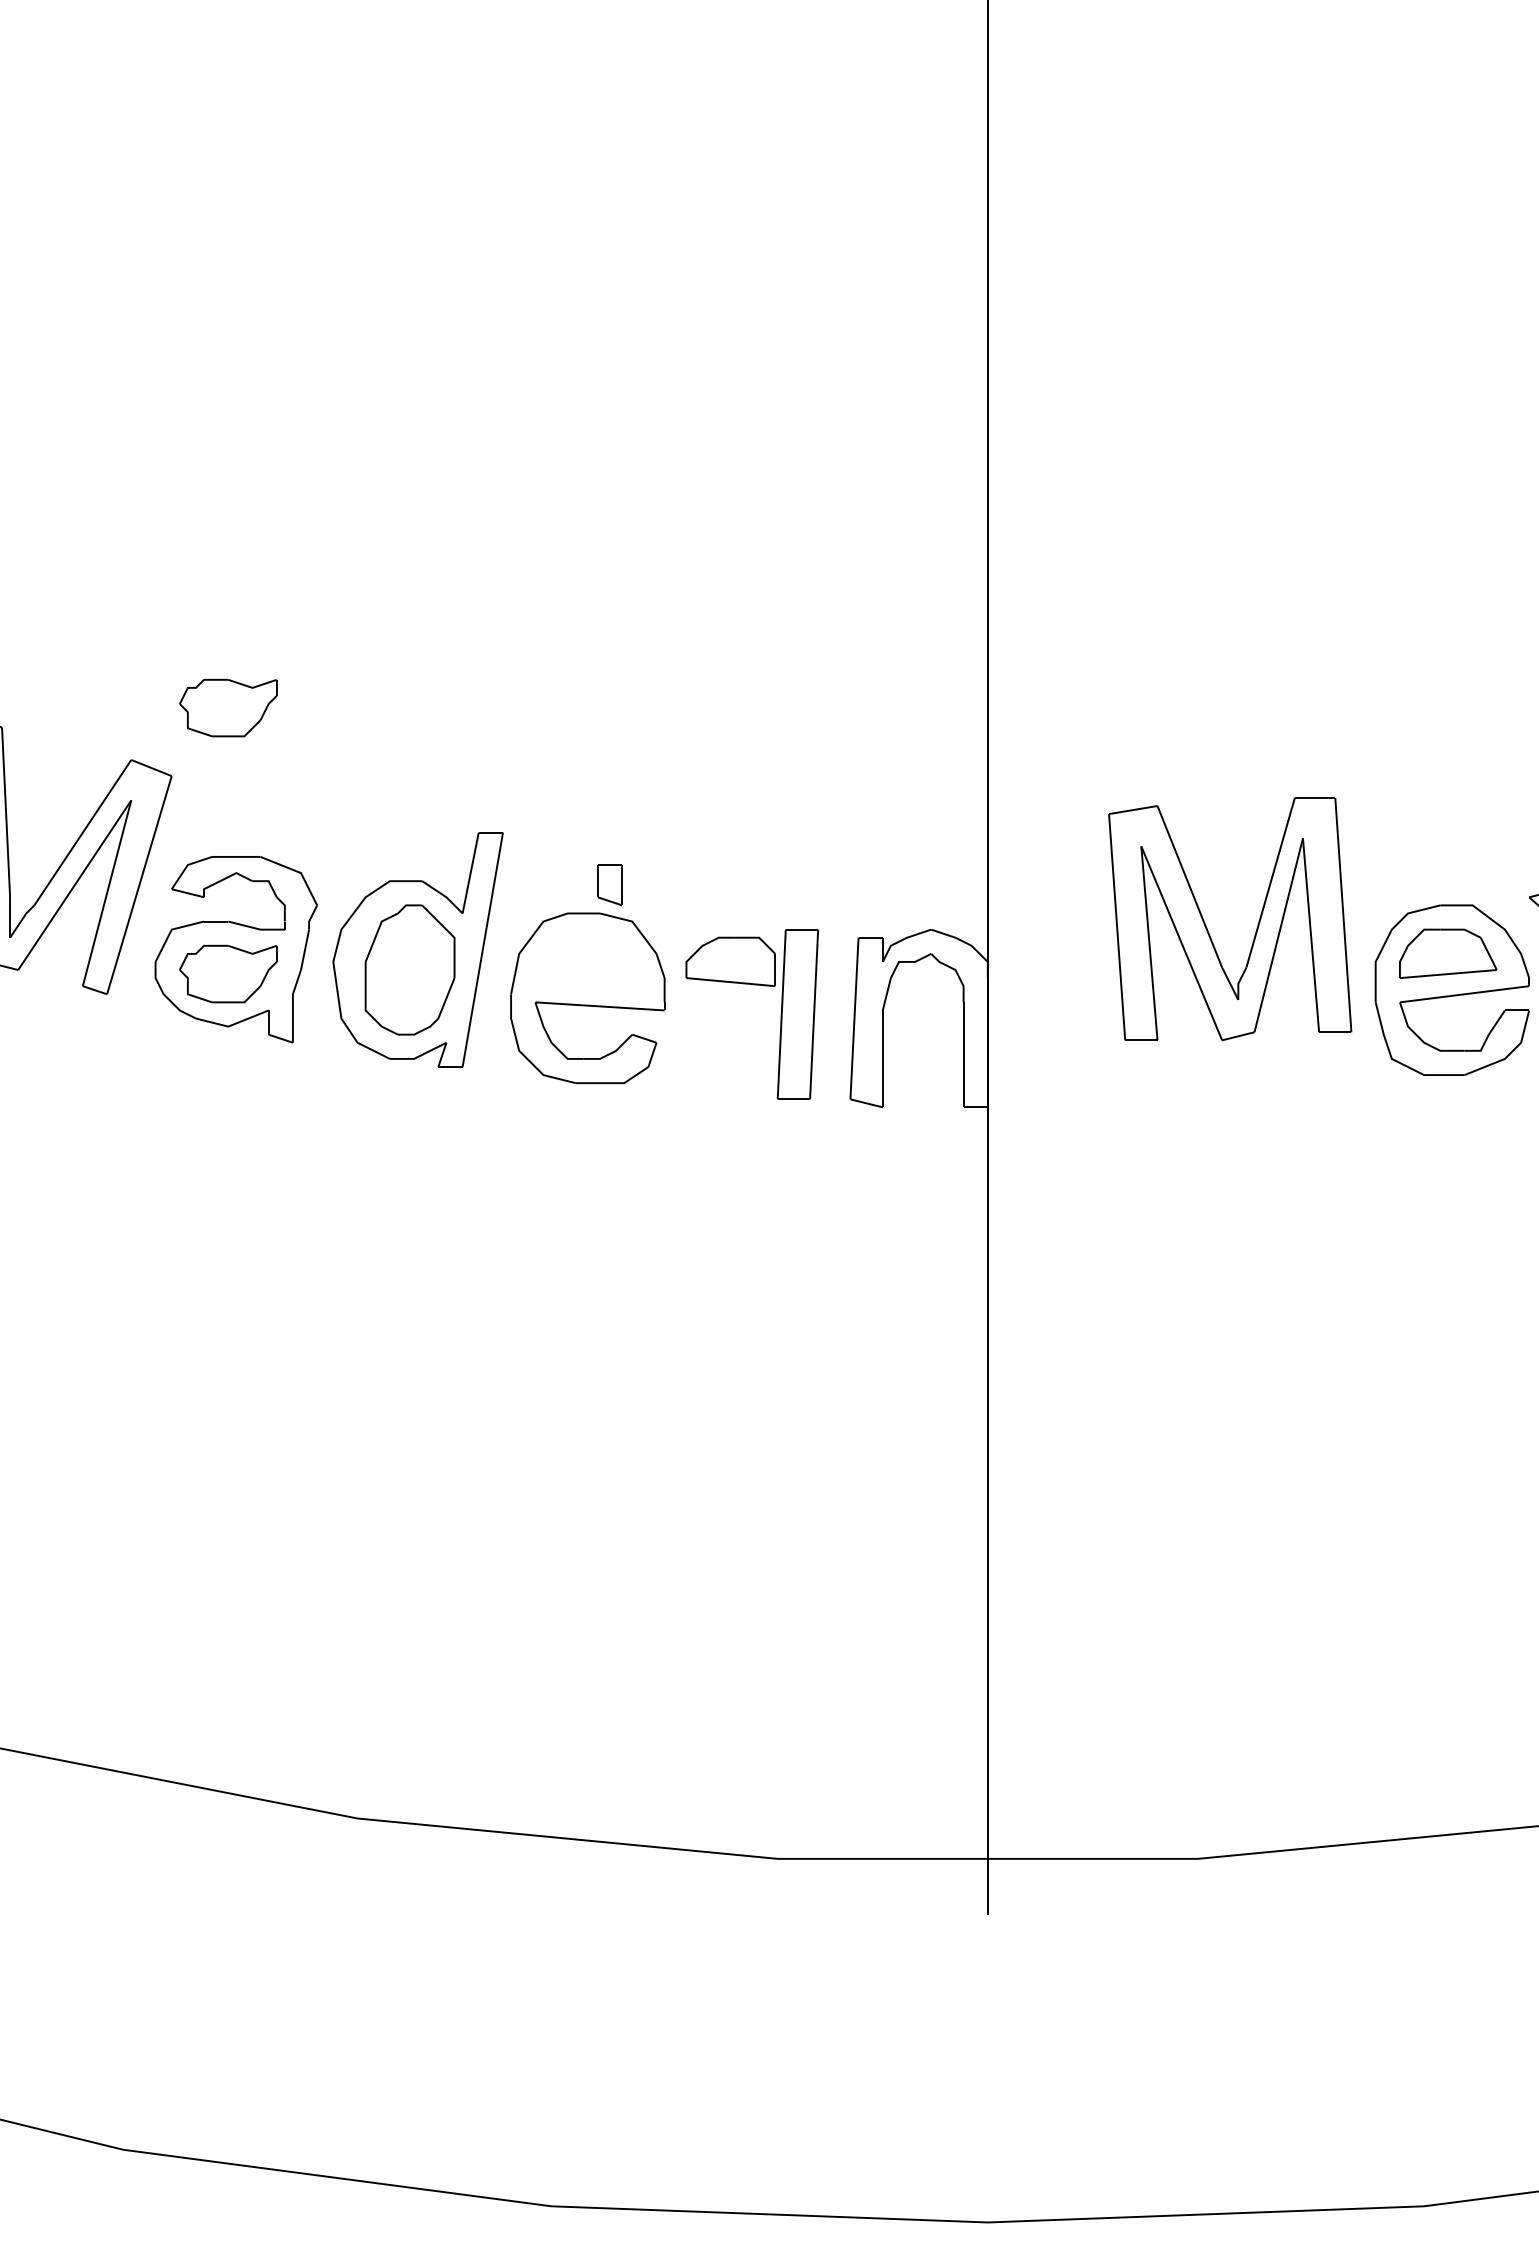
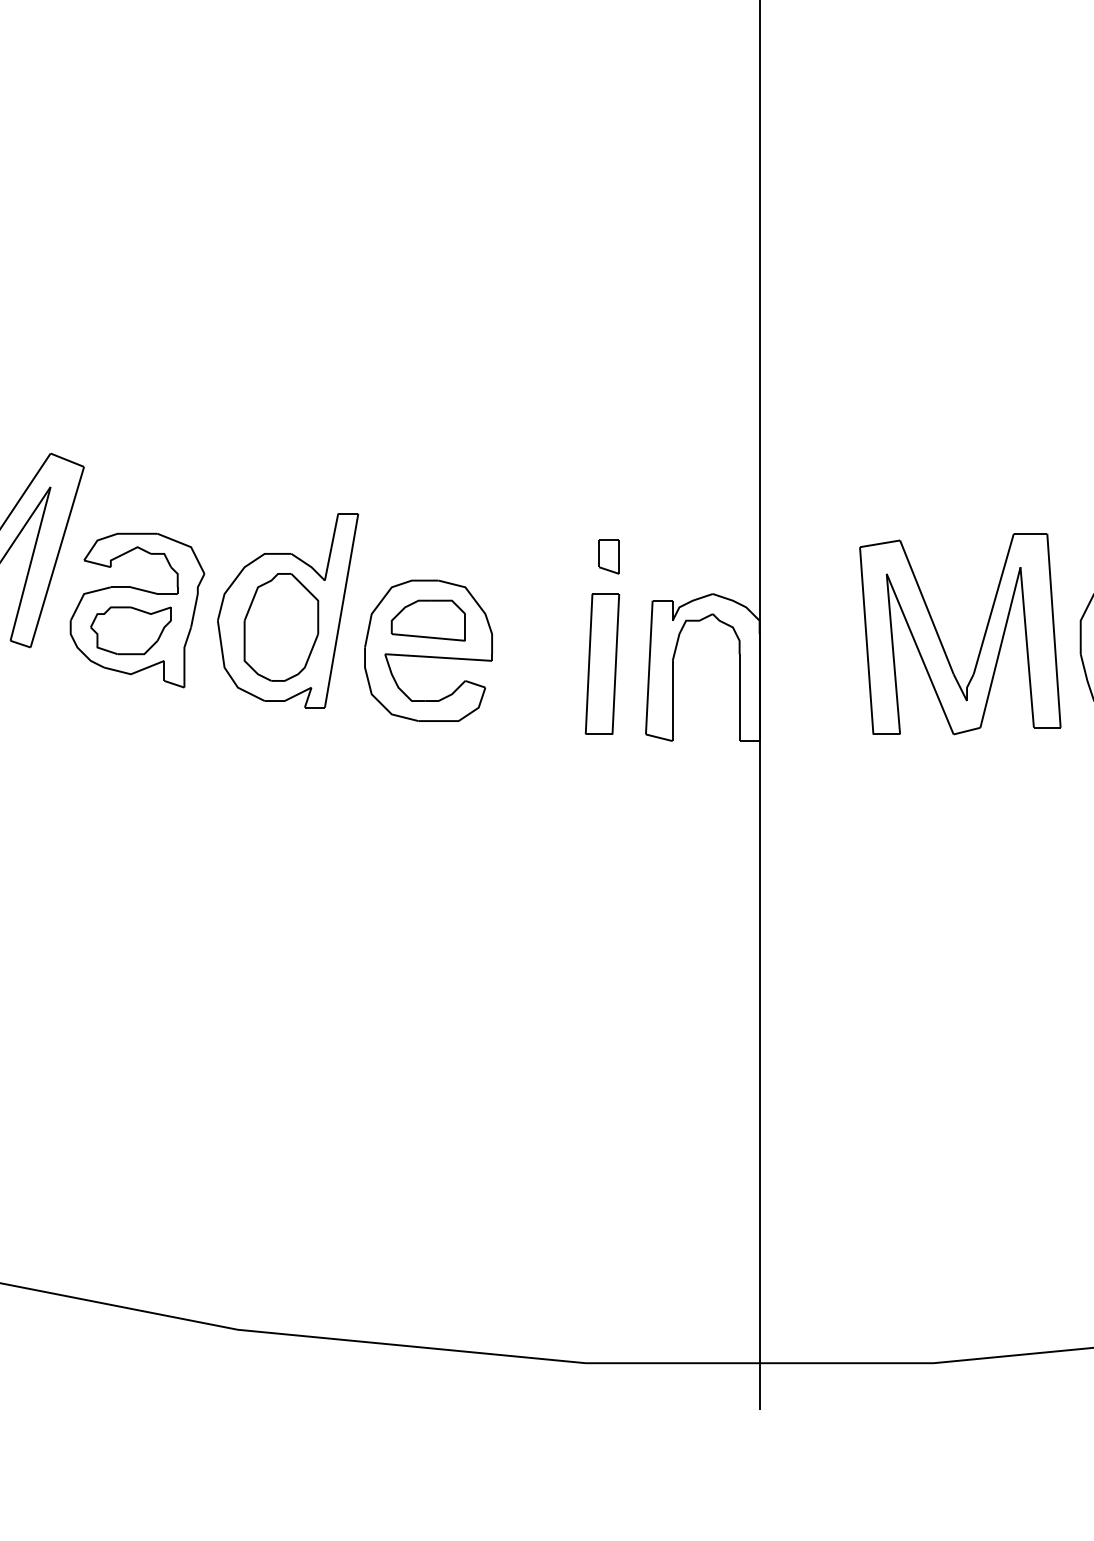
part: (228, 707) -> (131, 410), removed
part: (609, 885) -> (608, 557), moved
part: (1207, 927) -> (941, 641), moved
part: (730, 961) -> (428, 620), moved

